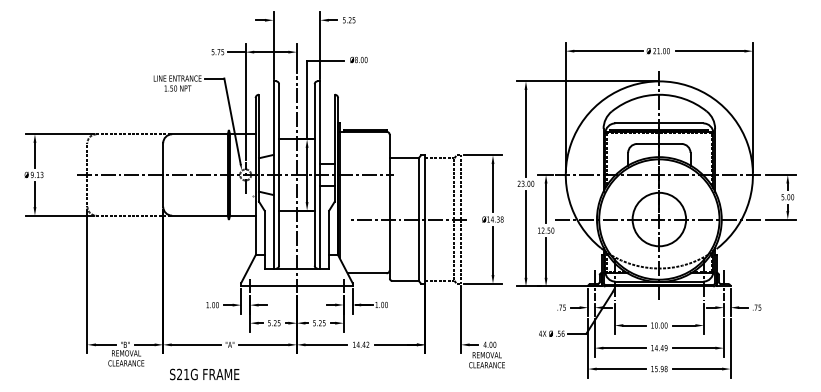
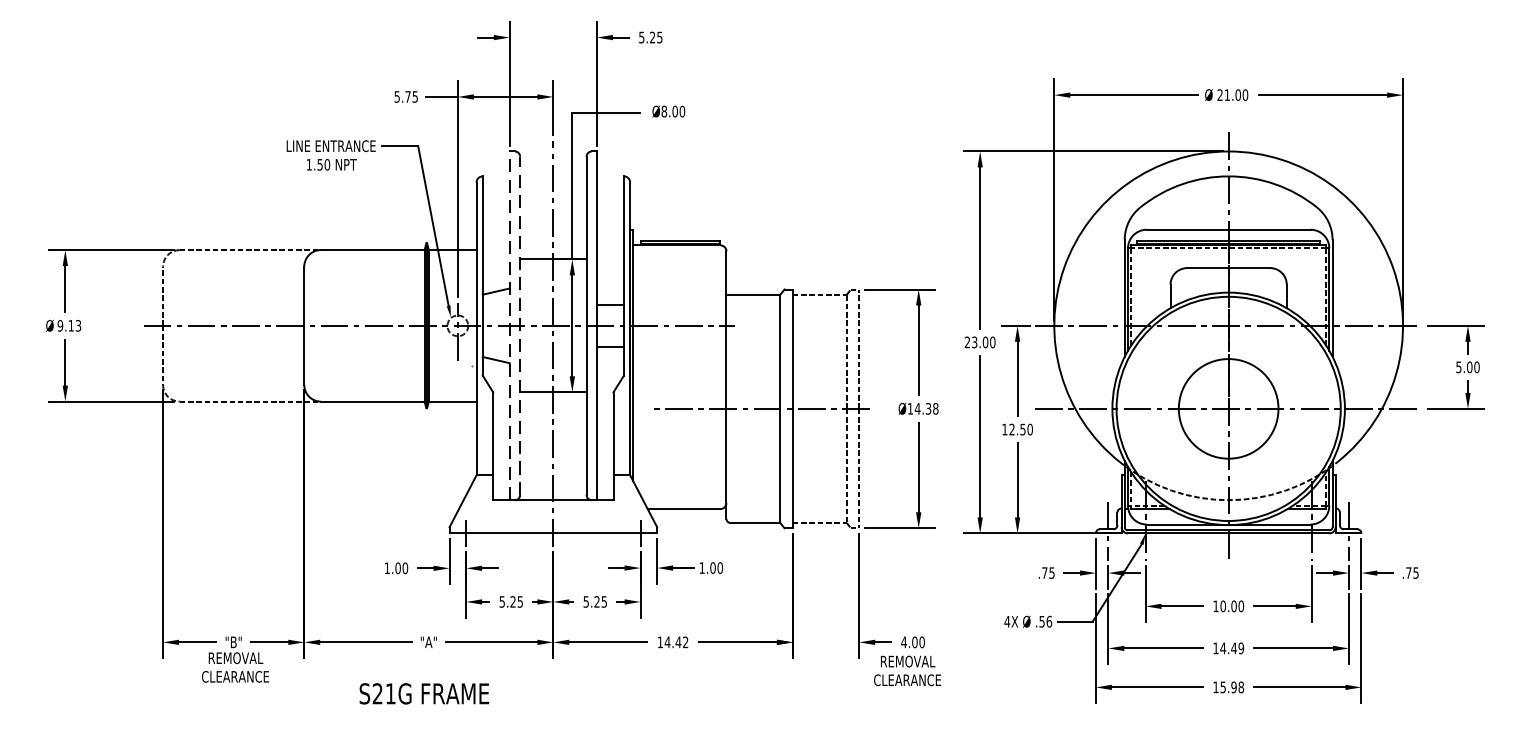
line: (273, 174) -> (509, 324), solid -> dashed
line: (279, 174) -> (520, 324), solid -> dashed
text: (204, 374) -> (424, 693), moved

